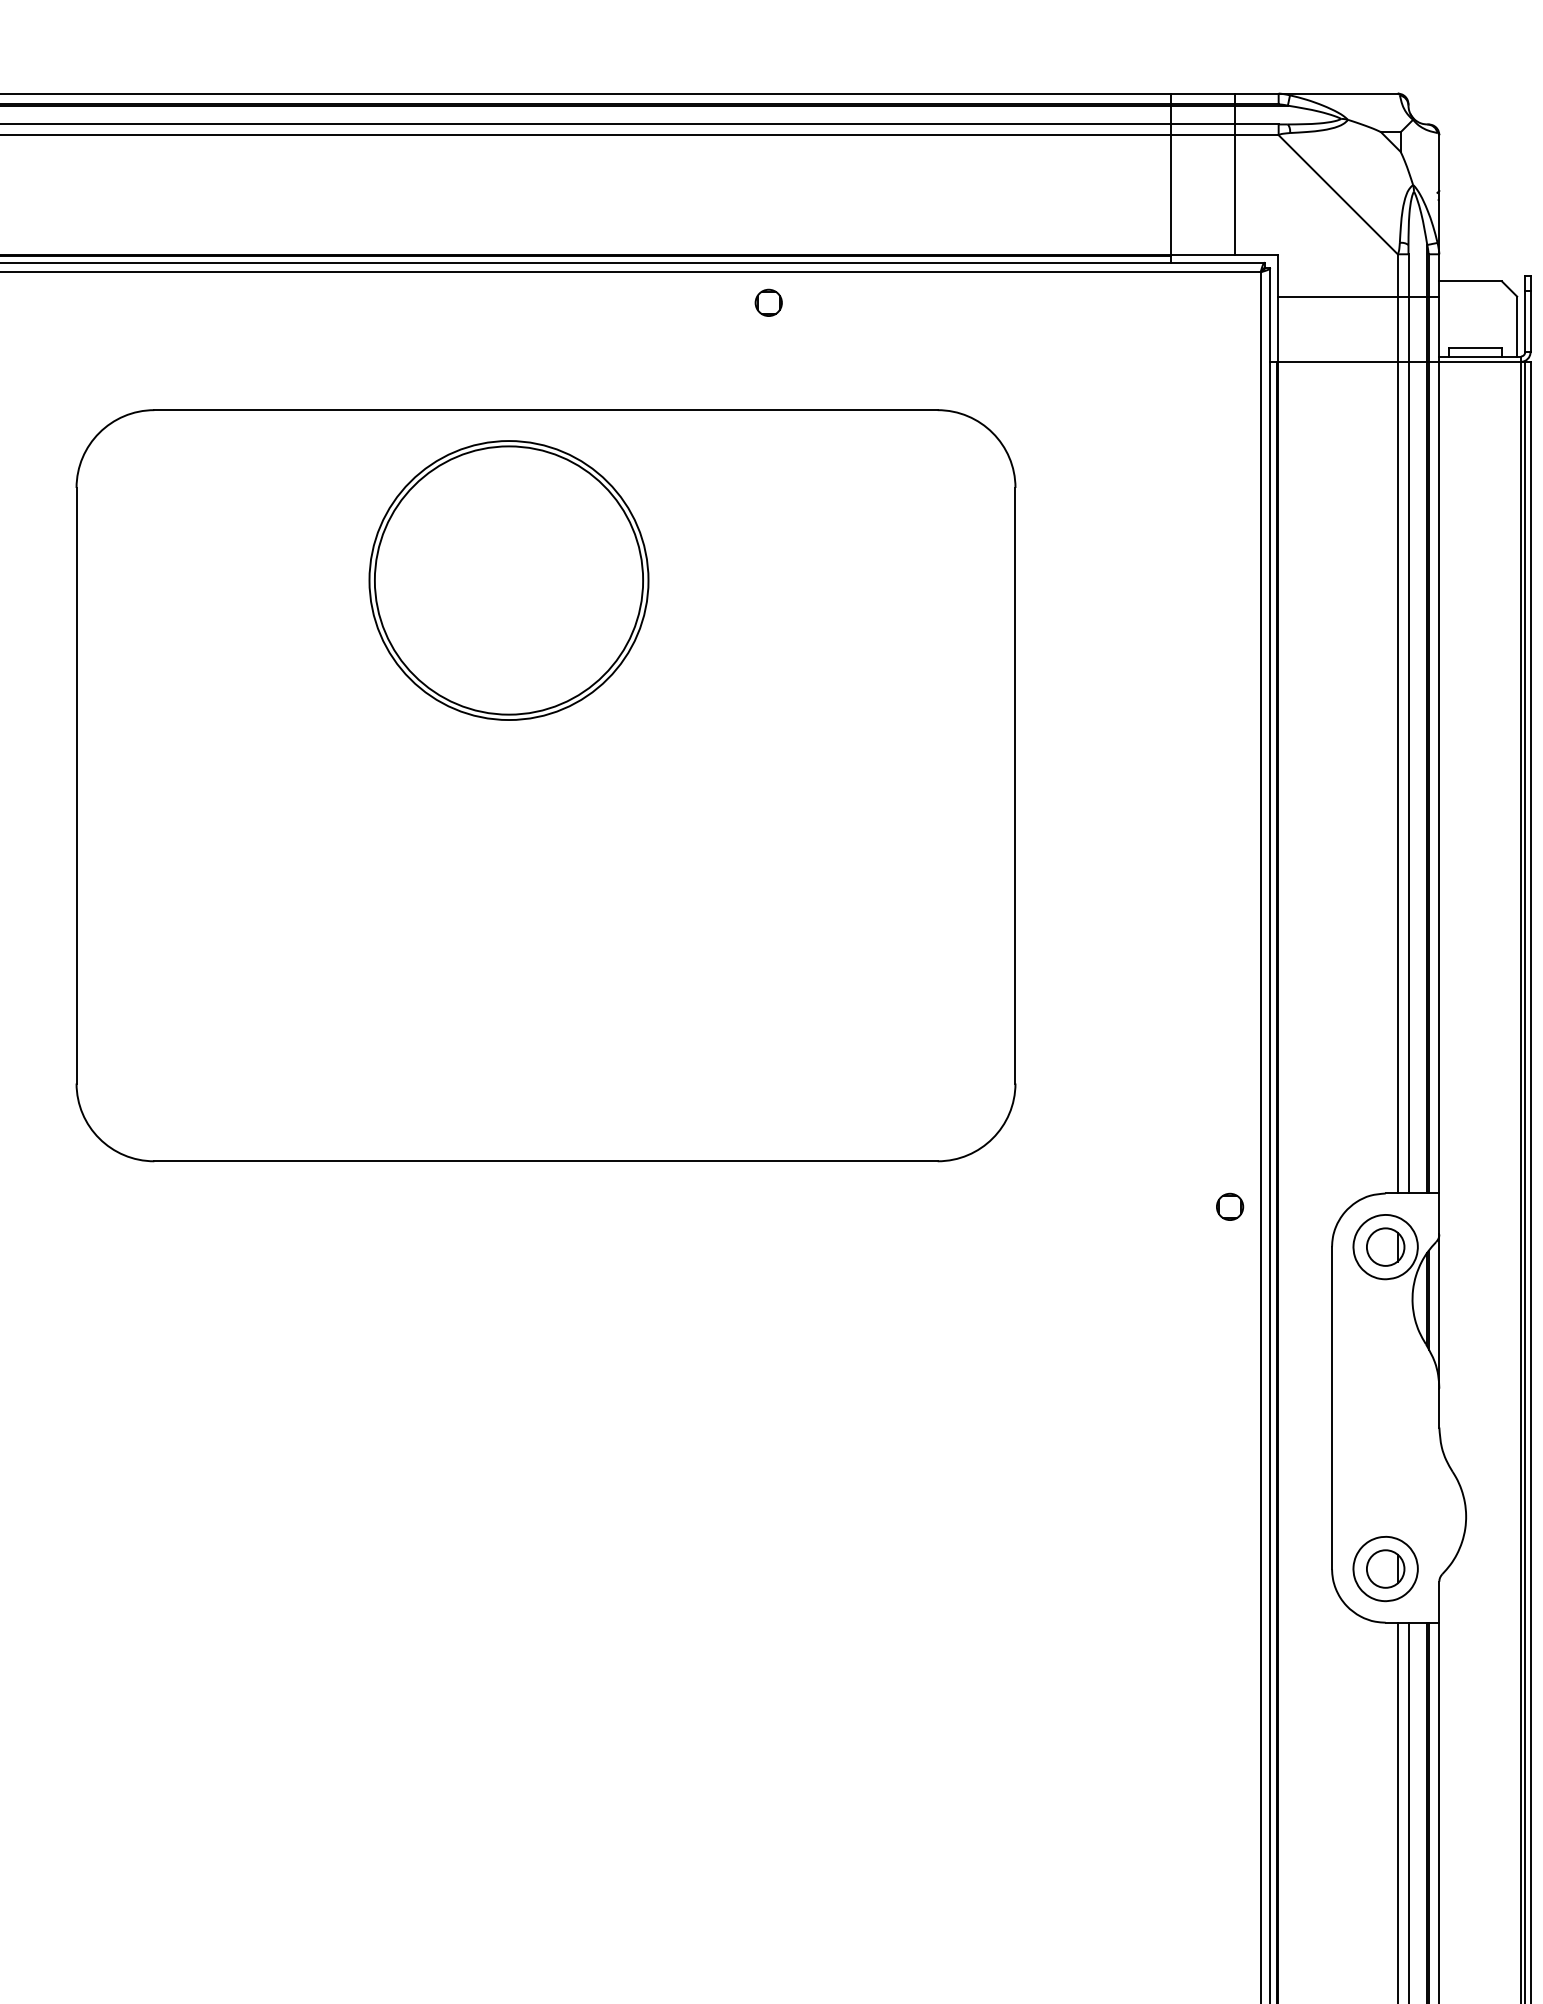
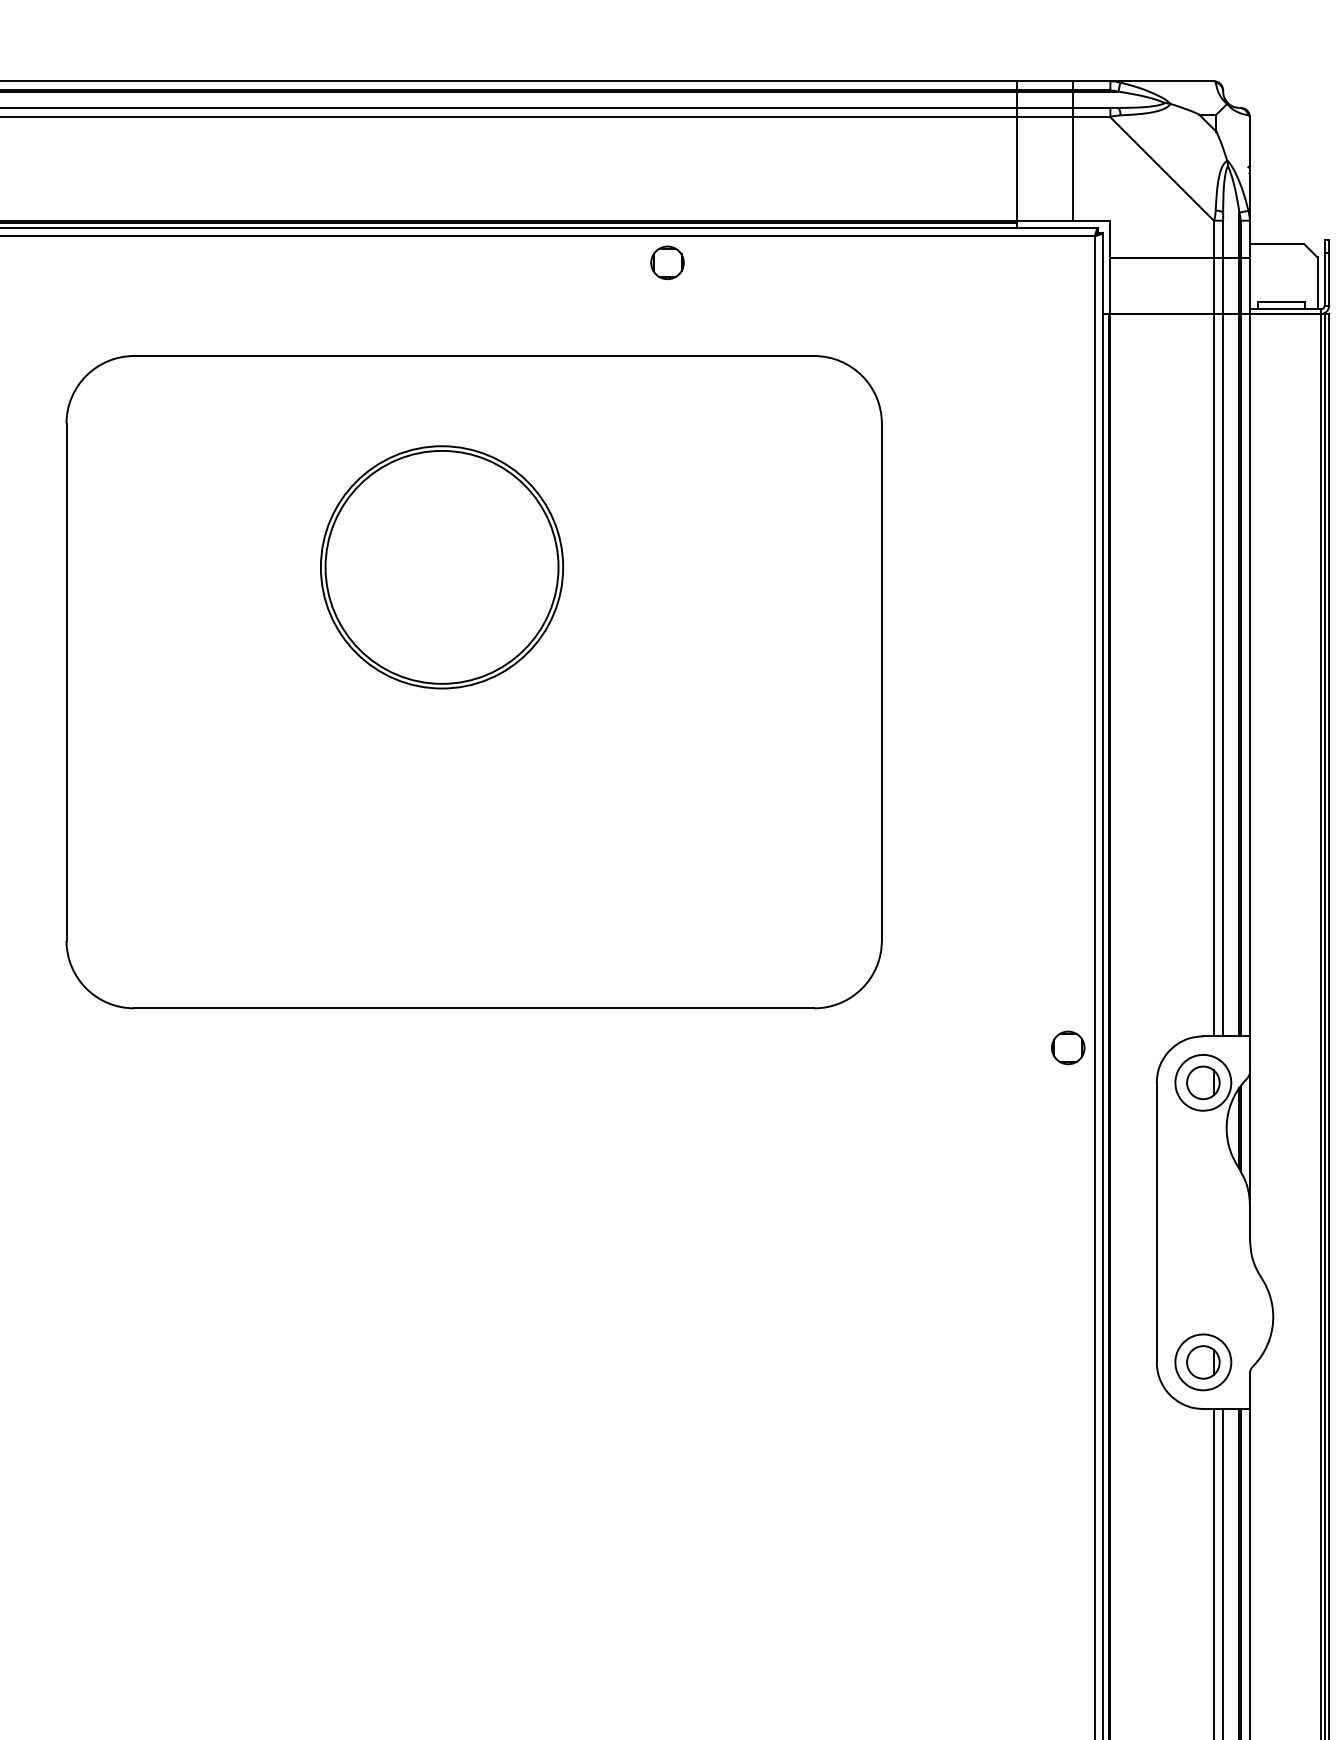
part: (768, 302) -> (667, 262), size x1.43
part: (508, 580) -> (441, 567), moved
part: (1229, 1206) -> (1067, 1047), size x1.43

